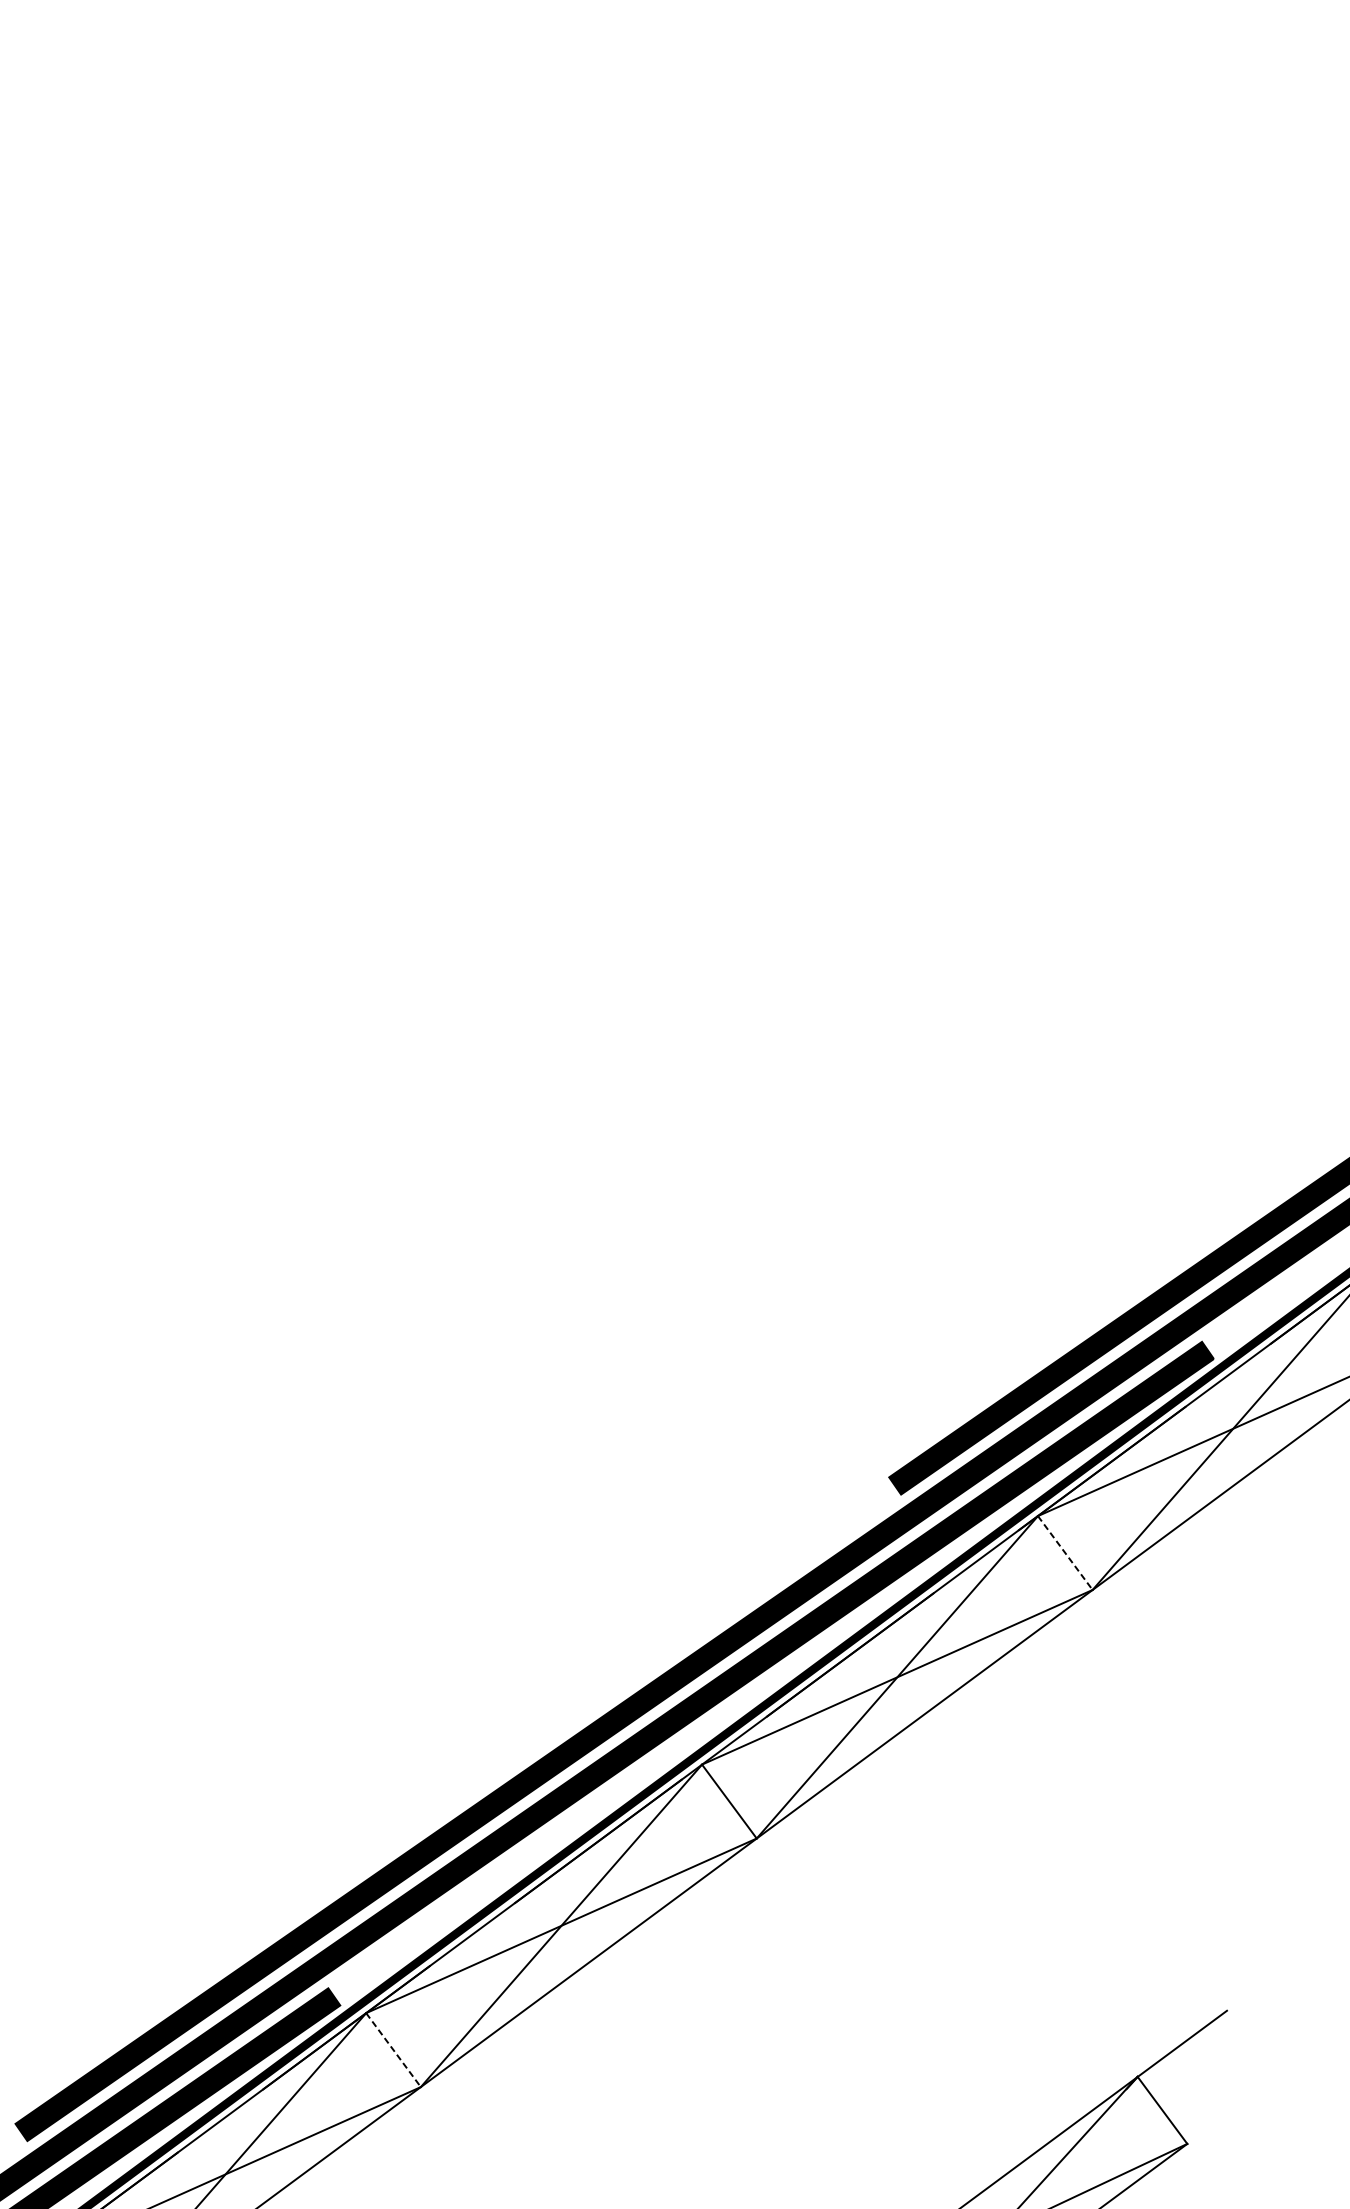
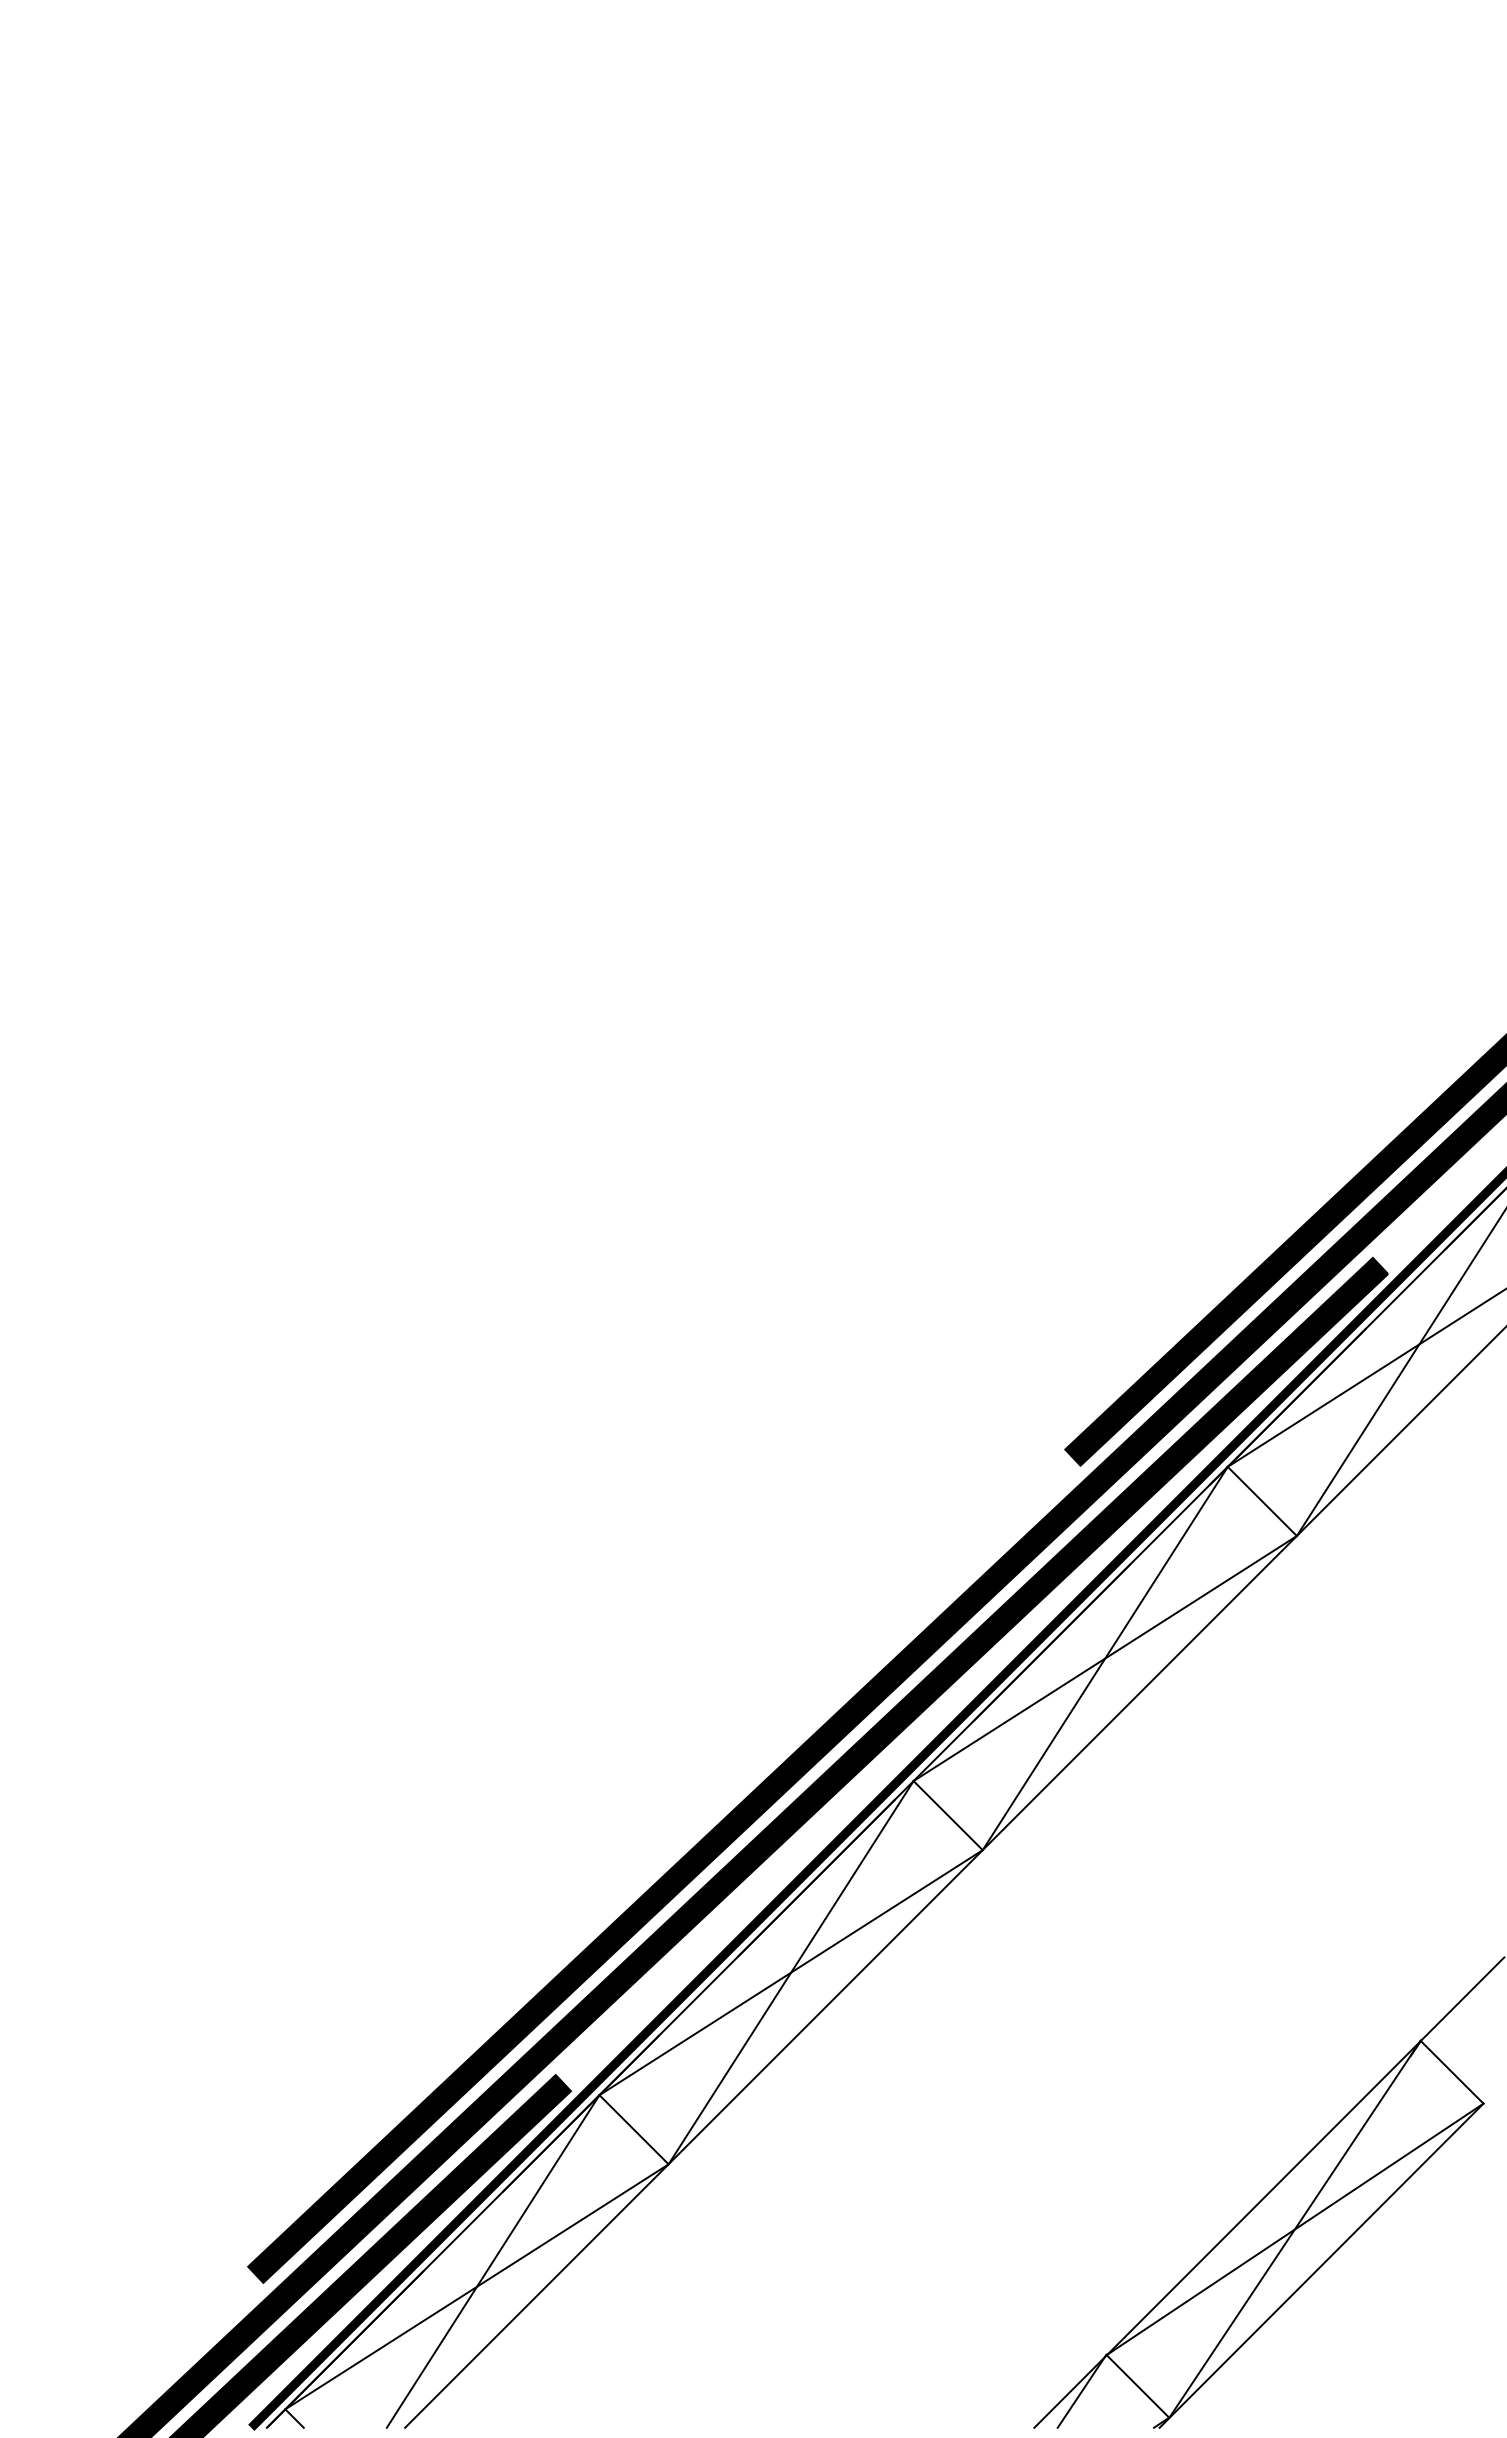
line: (1065, 1553) -> (1262, 1501), dashed -> solid
line: (393, 2049) -> (634, 2129), dashed -> solid

